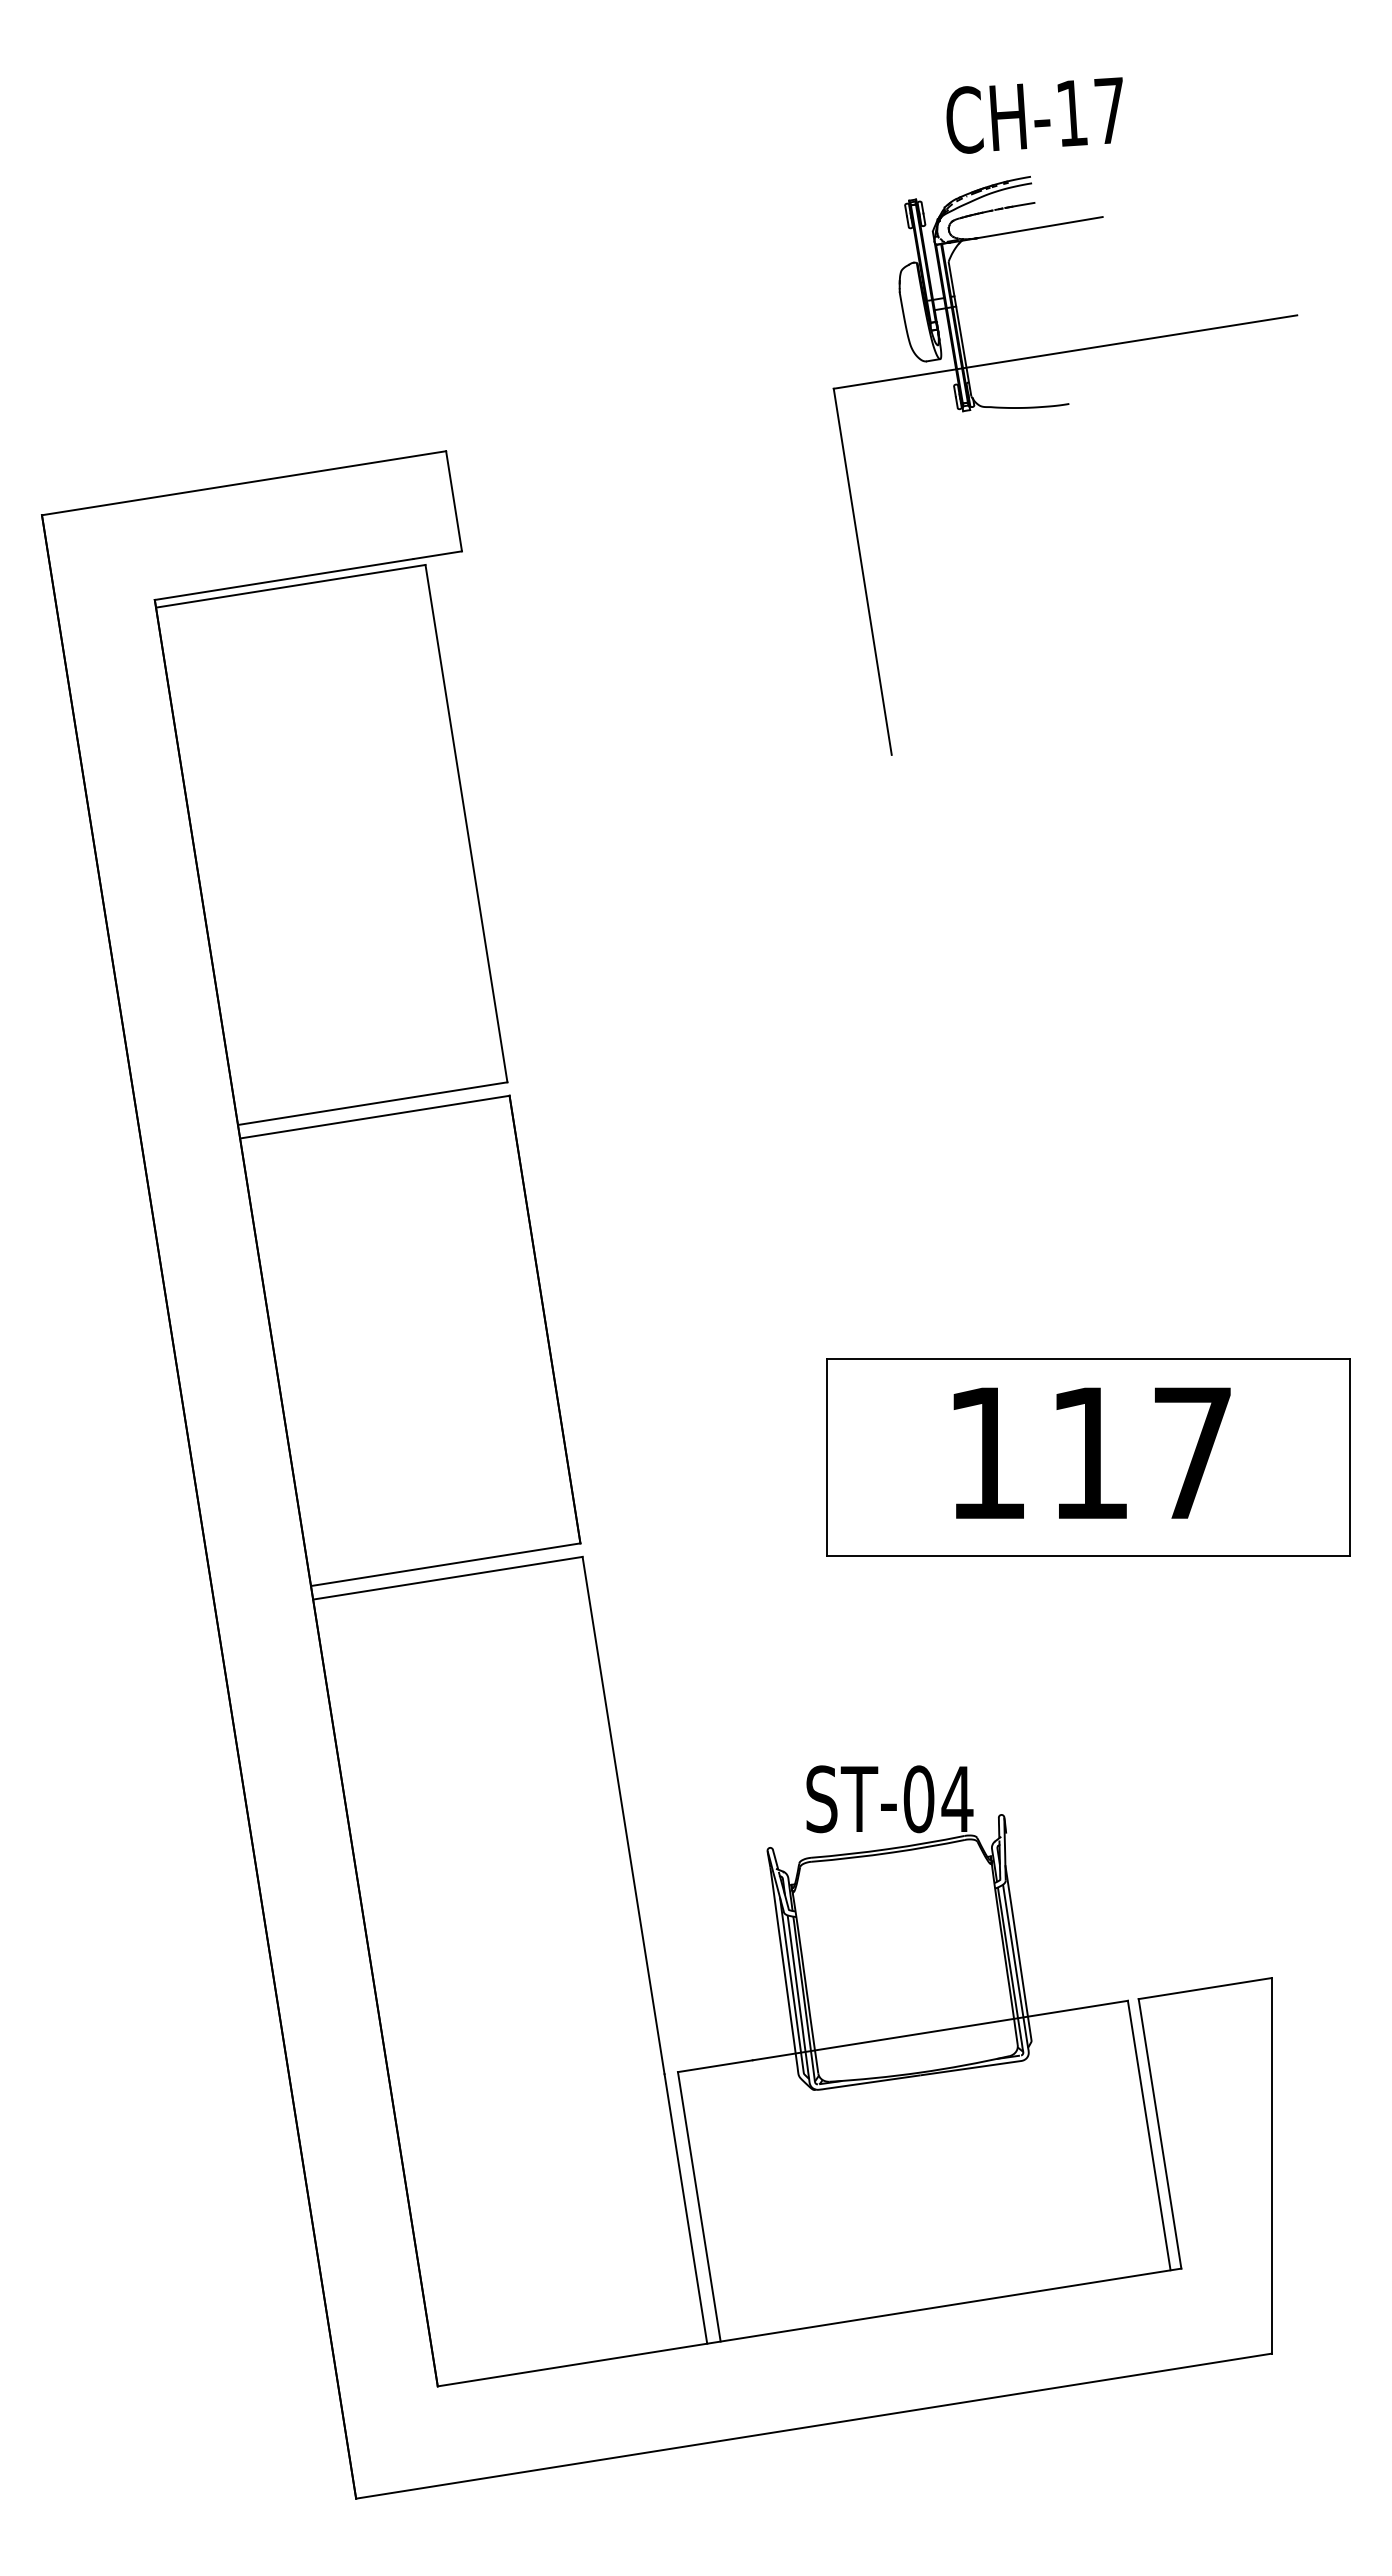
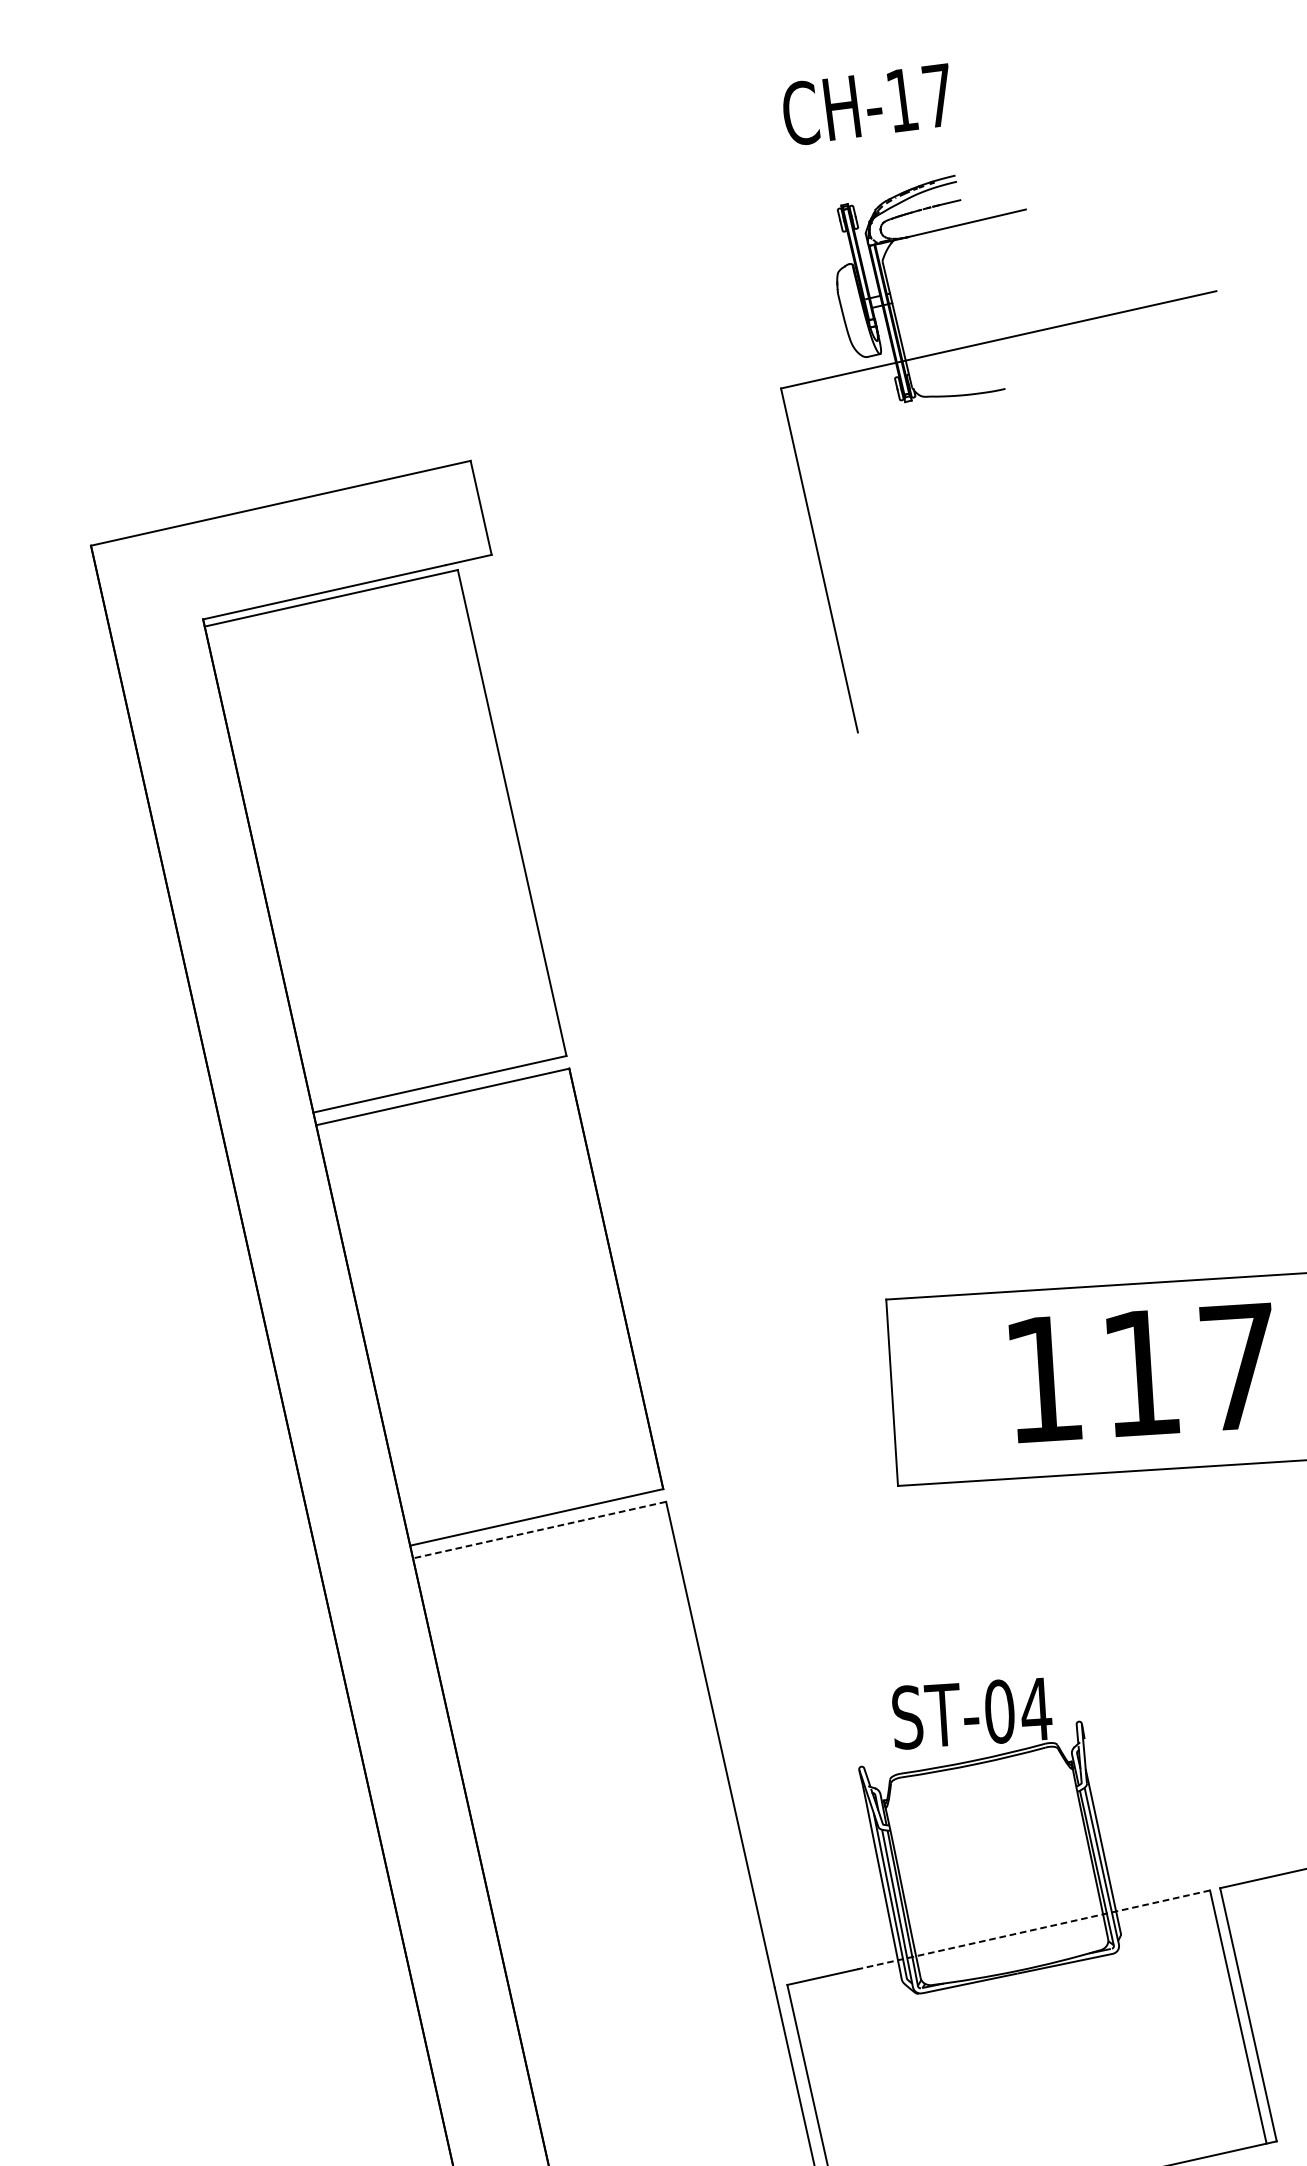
text: (1034, 115) -> (866, 104), moved
part: (1061, 406) -> (998, 391), moved
line: (447, 1578) -> (539, 1530), solid -> dashed
line: (940, 2030) -> (1033, 1929), solid -> dashed

